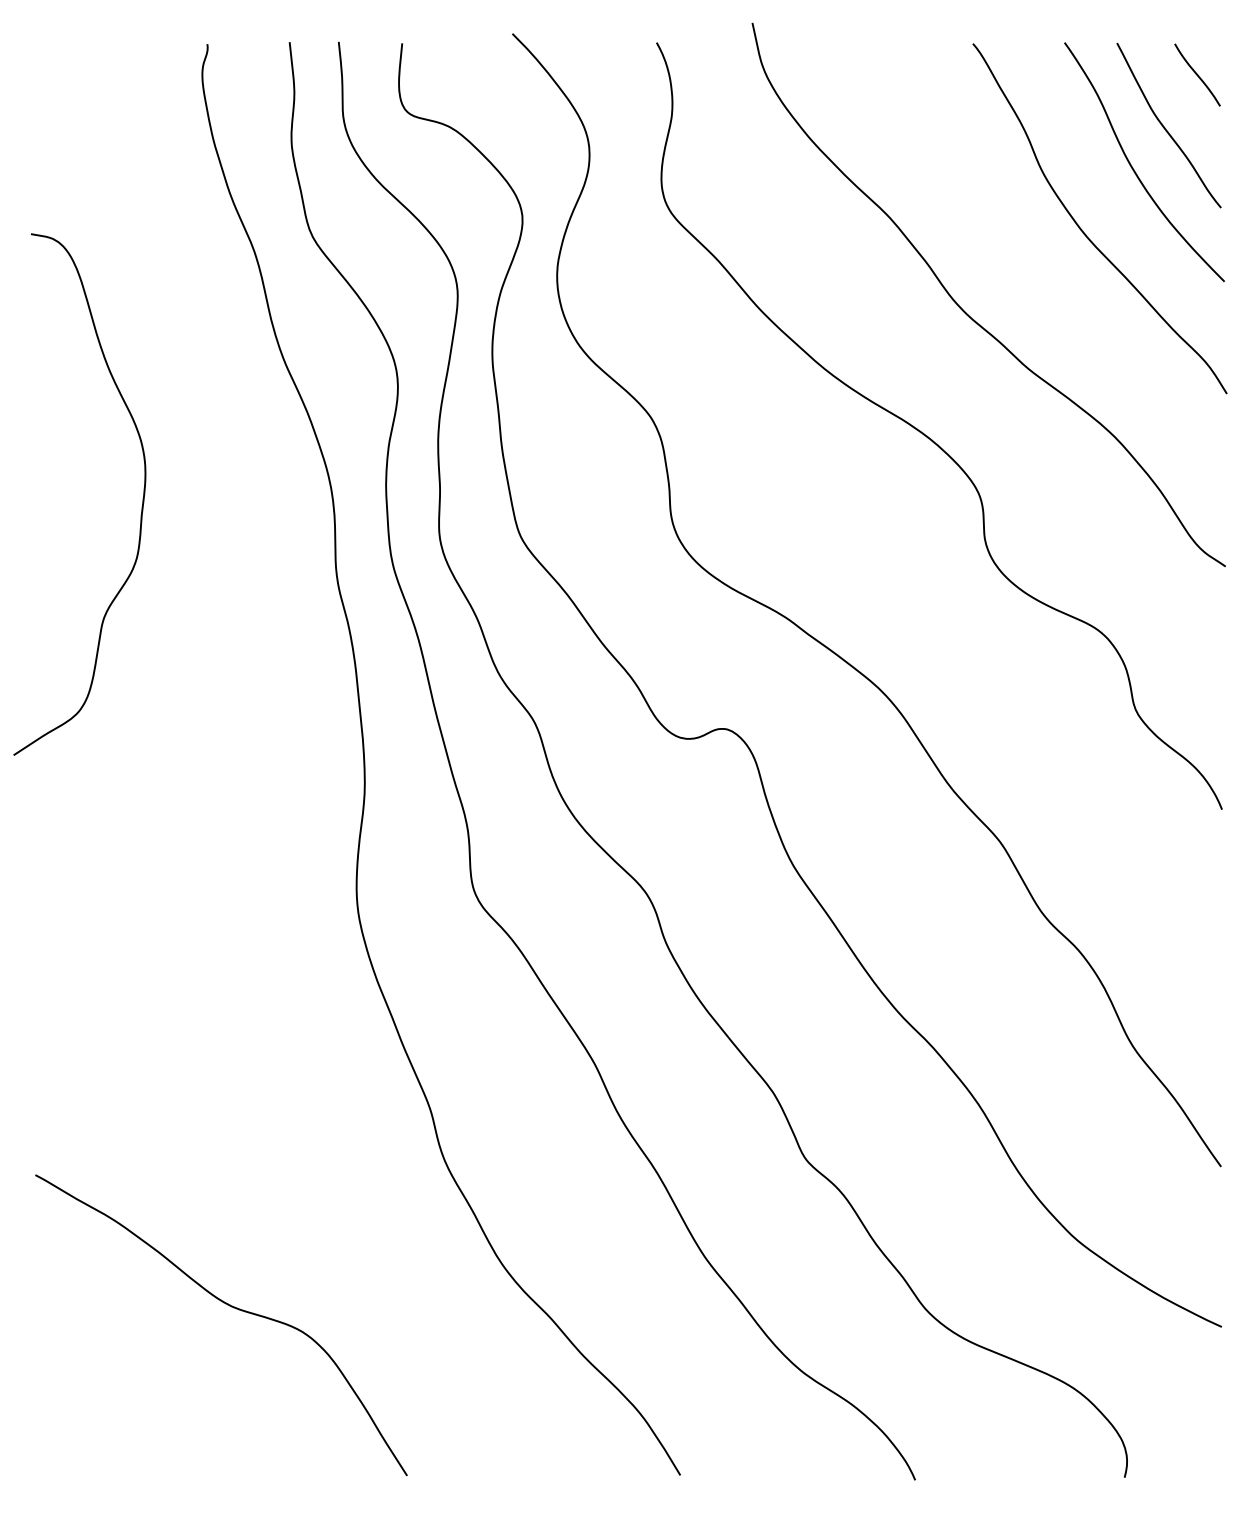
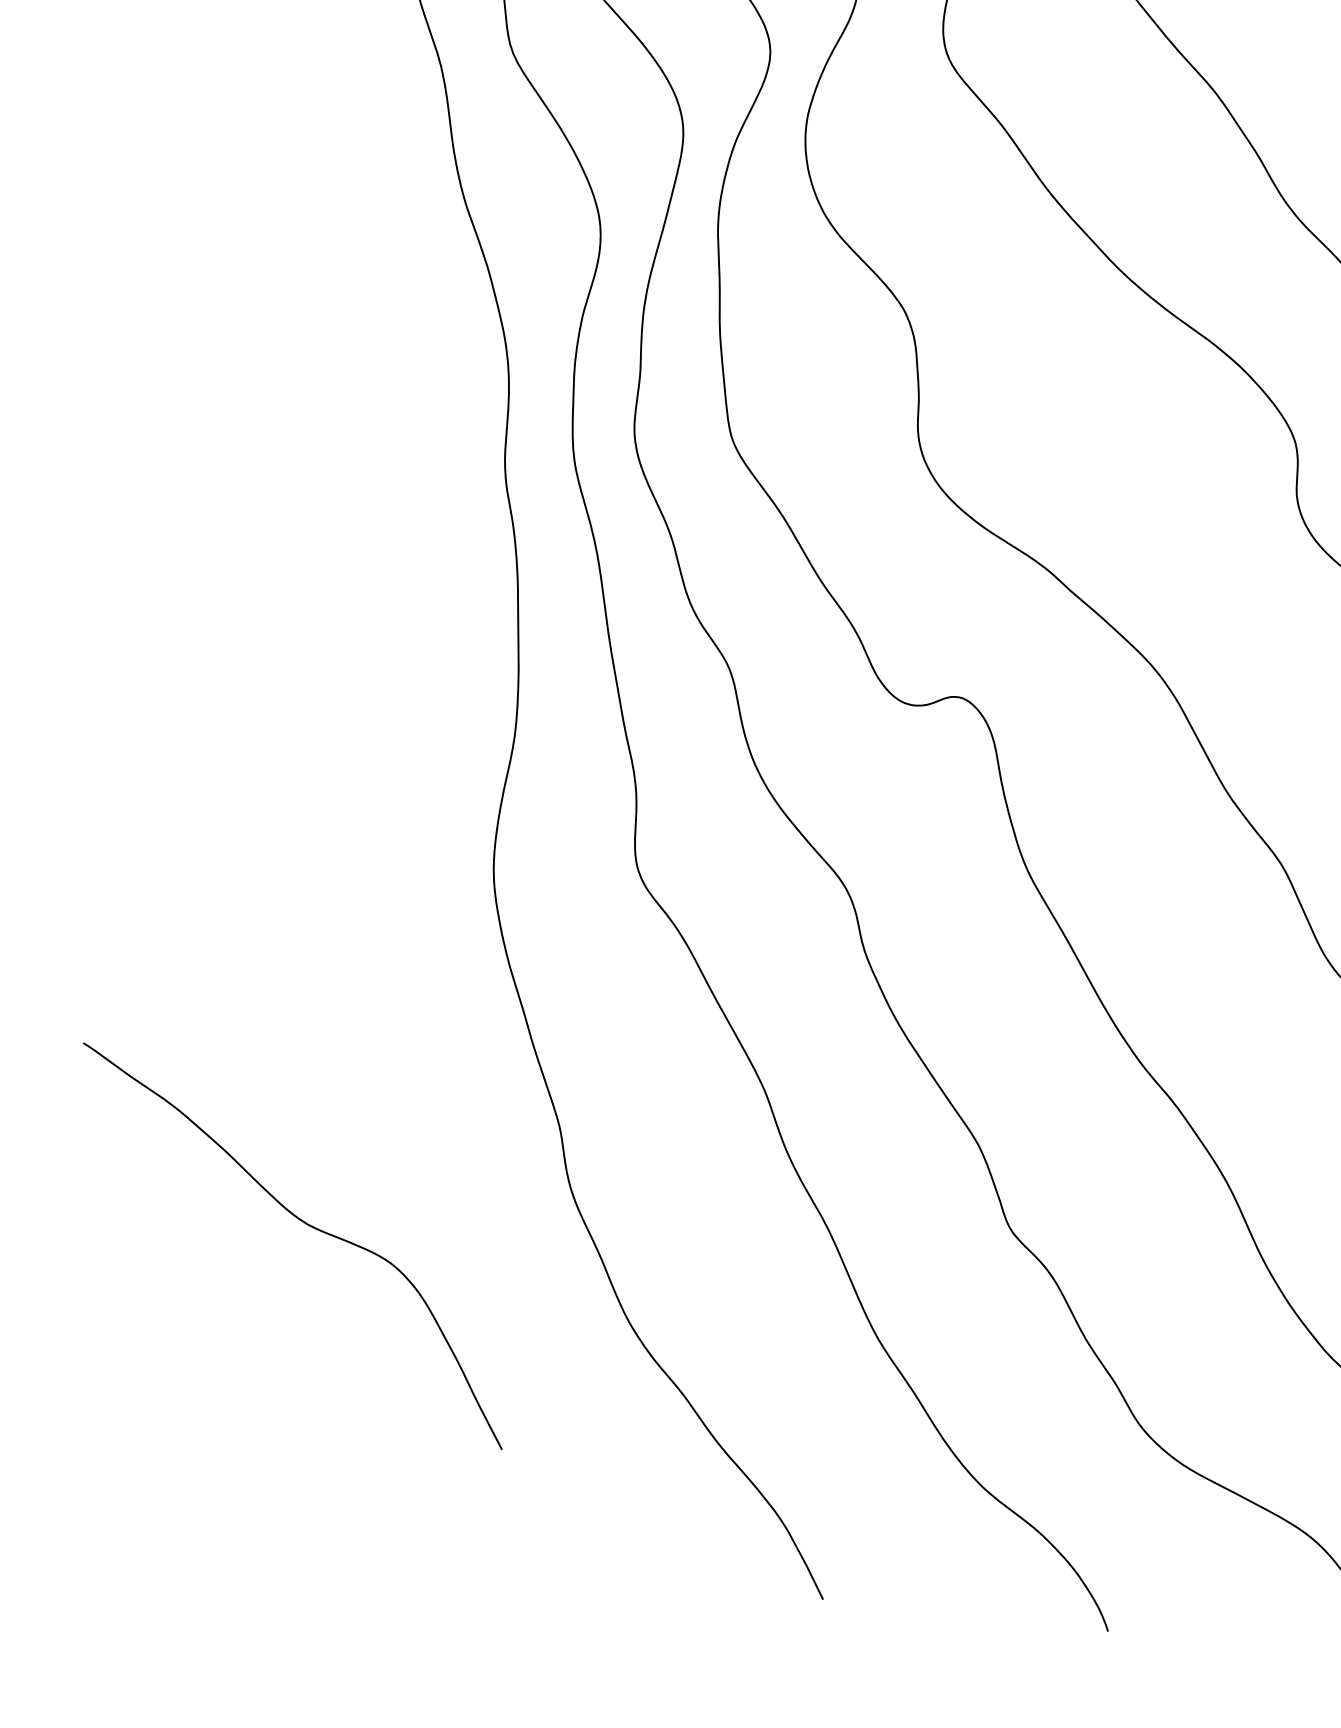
curve: (142, 498) -> (277, 352), removed
curve: (231, 1307) -> (307, 1225), moved

